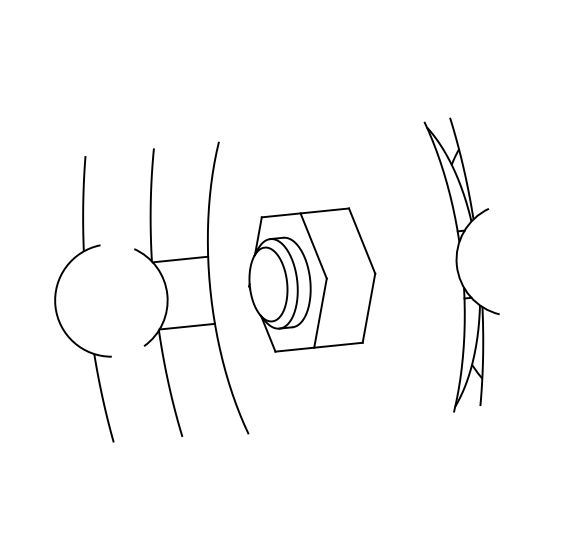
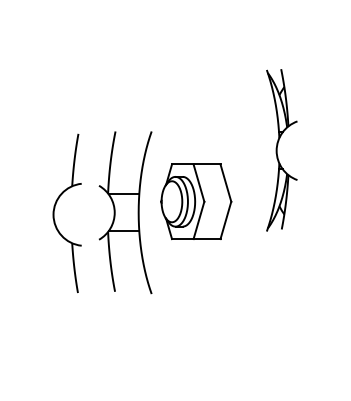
part: (465, 264) -> (281, 150), moved
part: (186, 292) -> (125, 212), moved
part: (57, 294) -> (55, 208), moved

